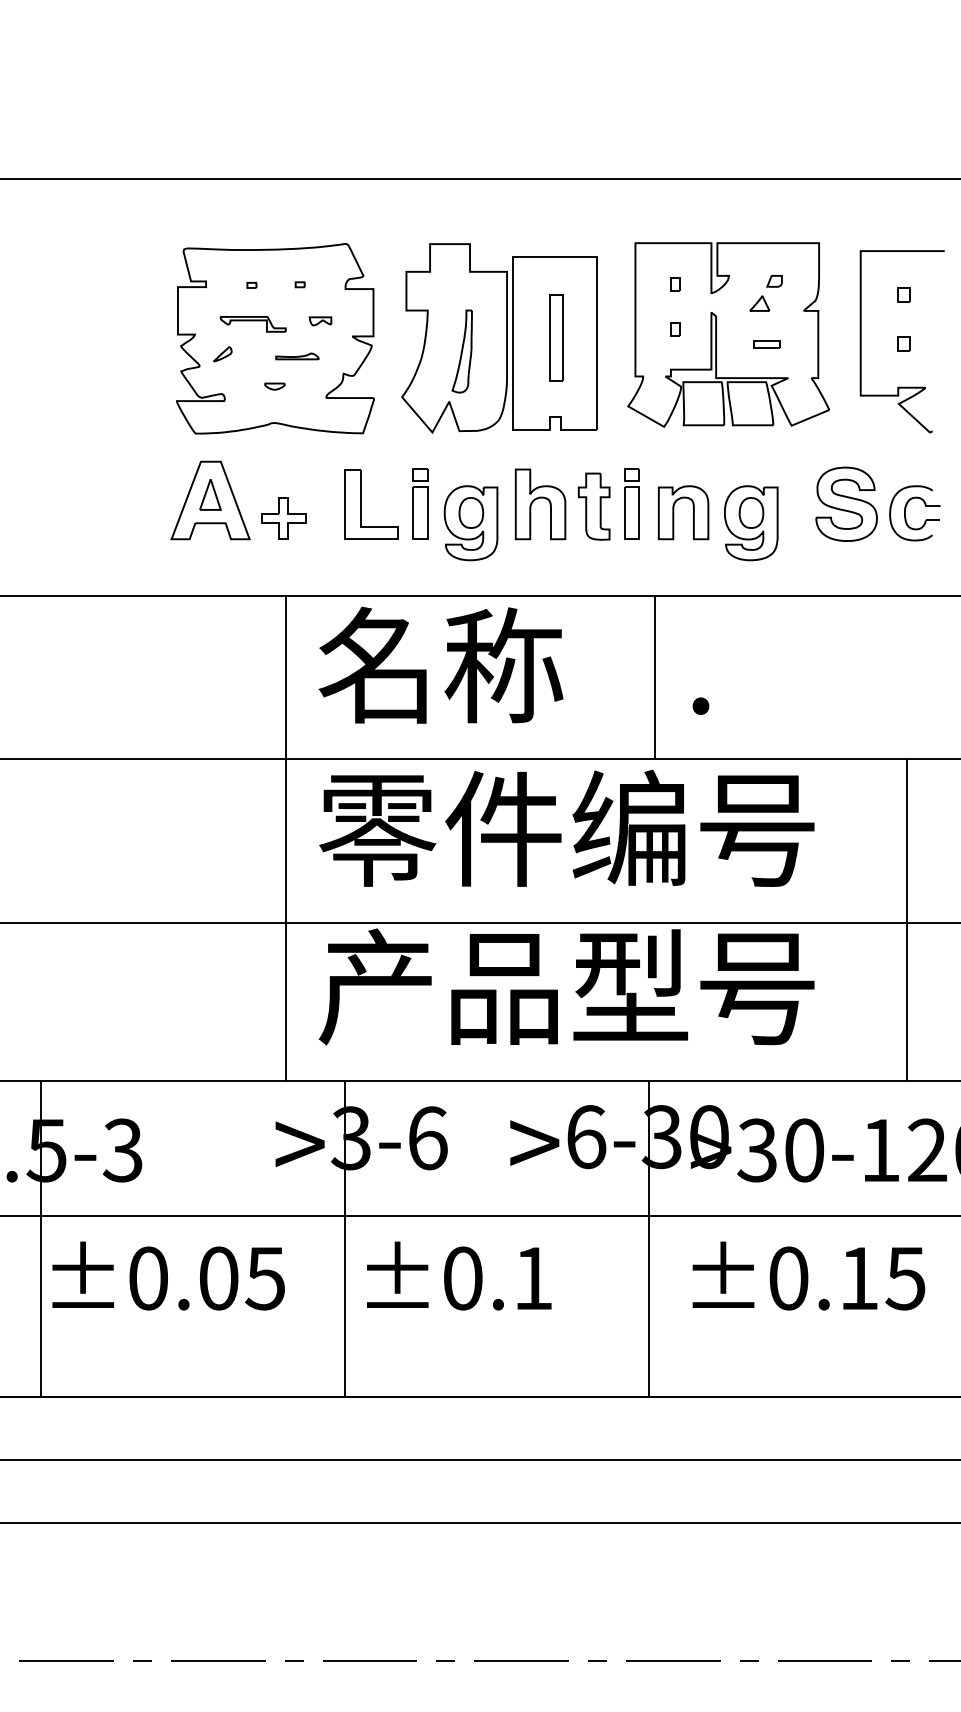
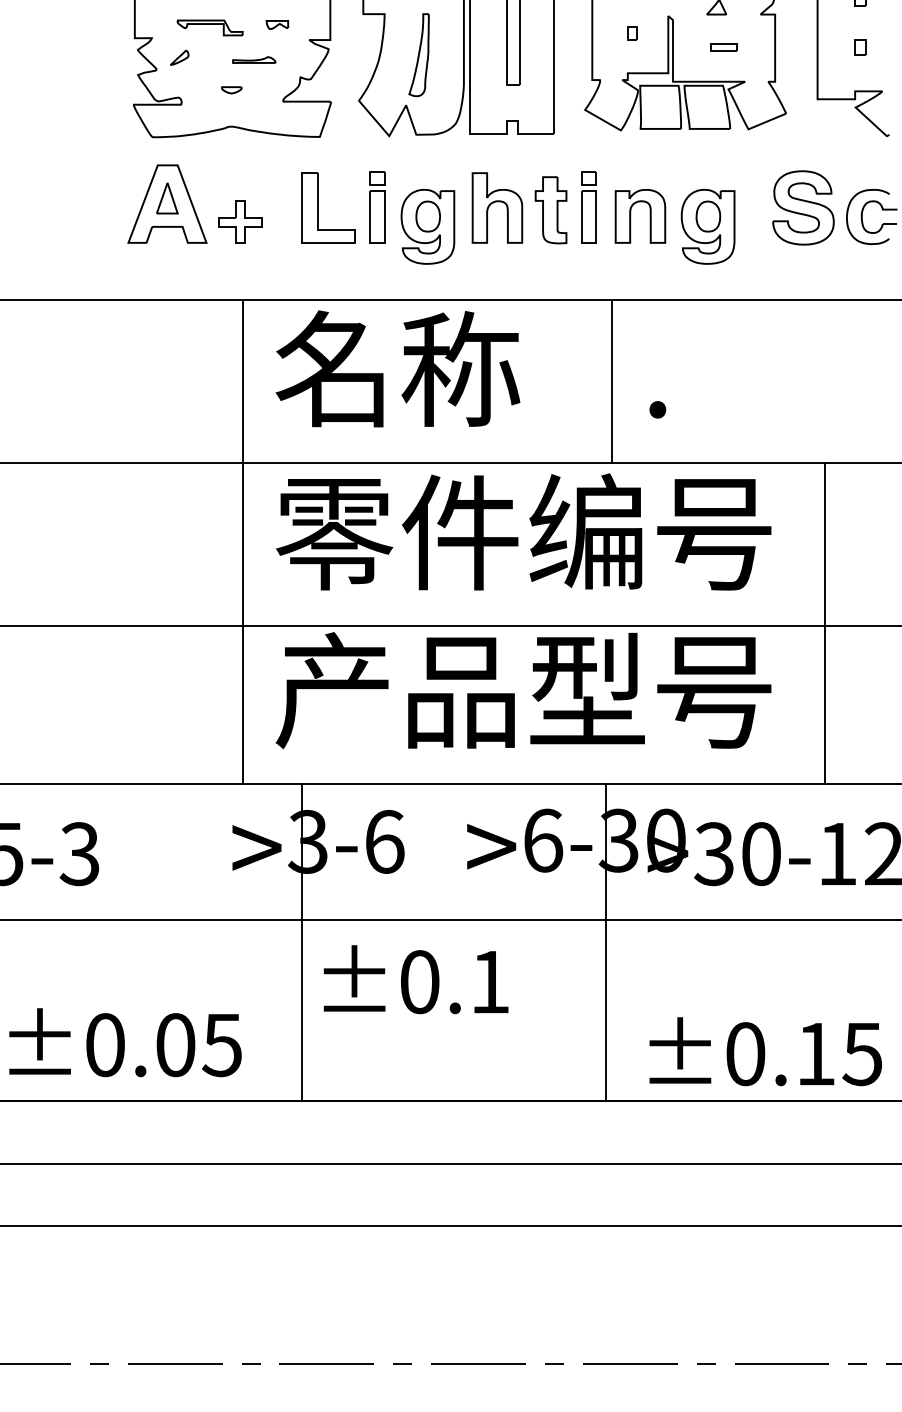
line: (907, 919) -> (825, 623), moved
text: (168, 1275) -> (125, 1042), moved
text: (808, 1275) -> (765, 1051), moved

